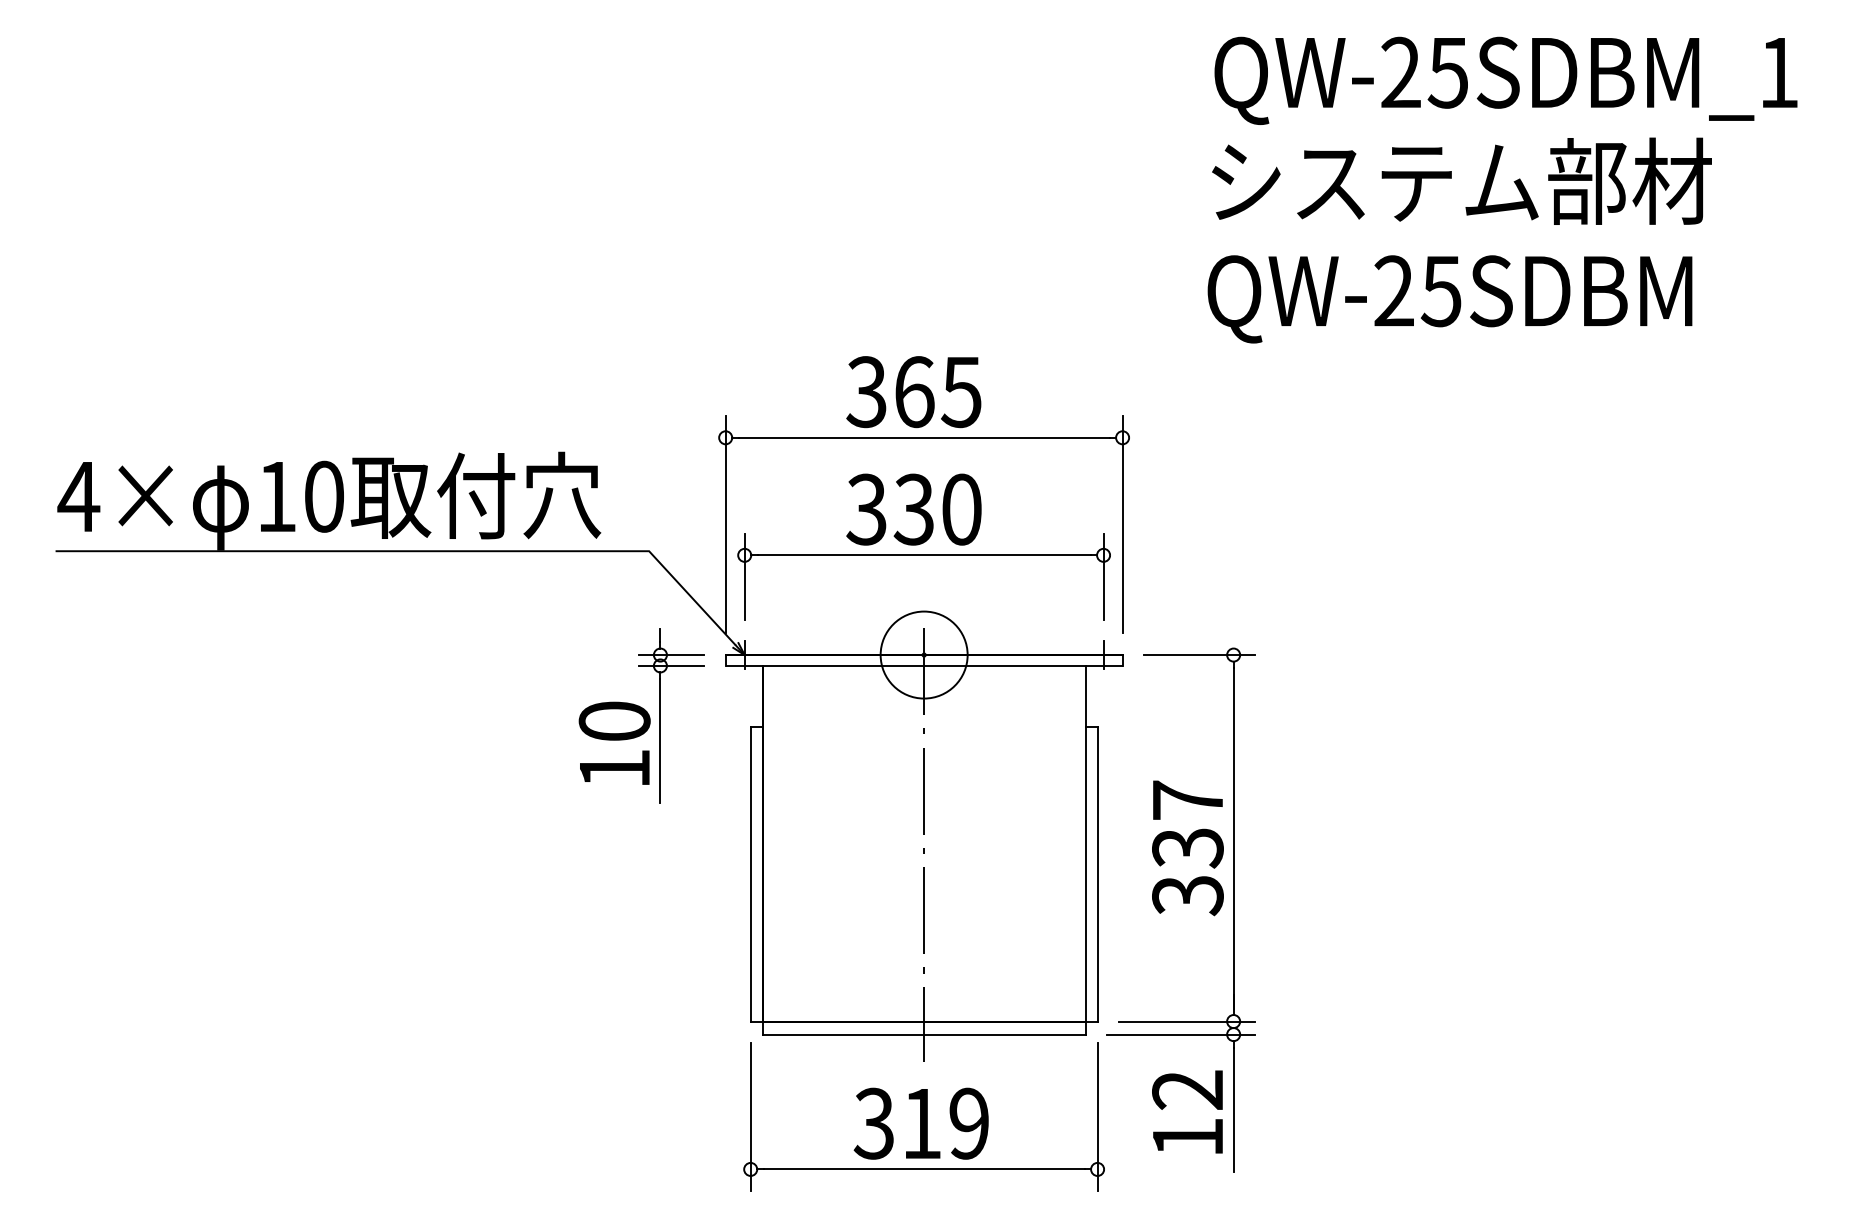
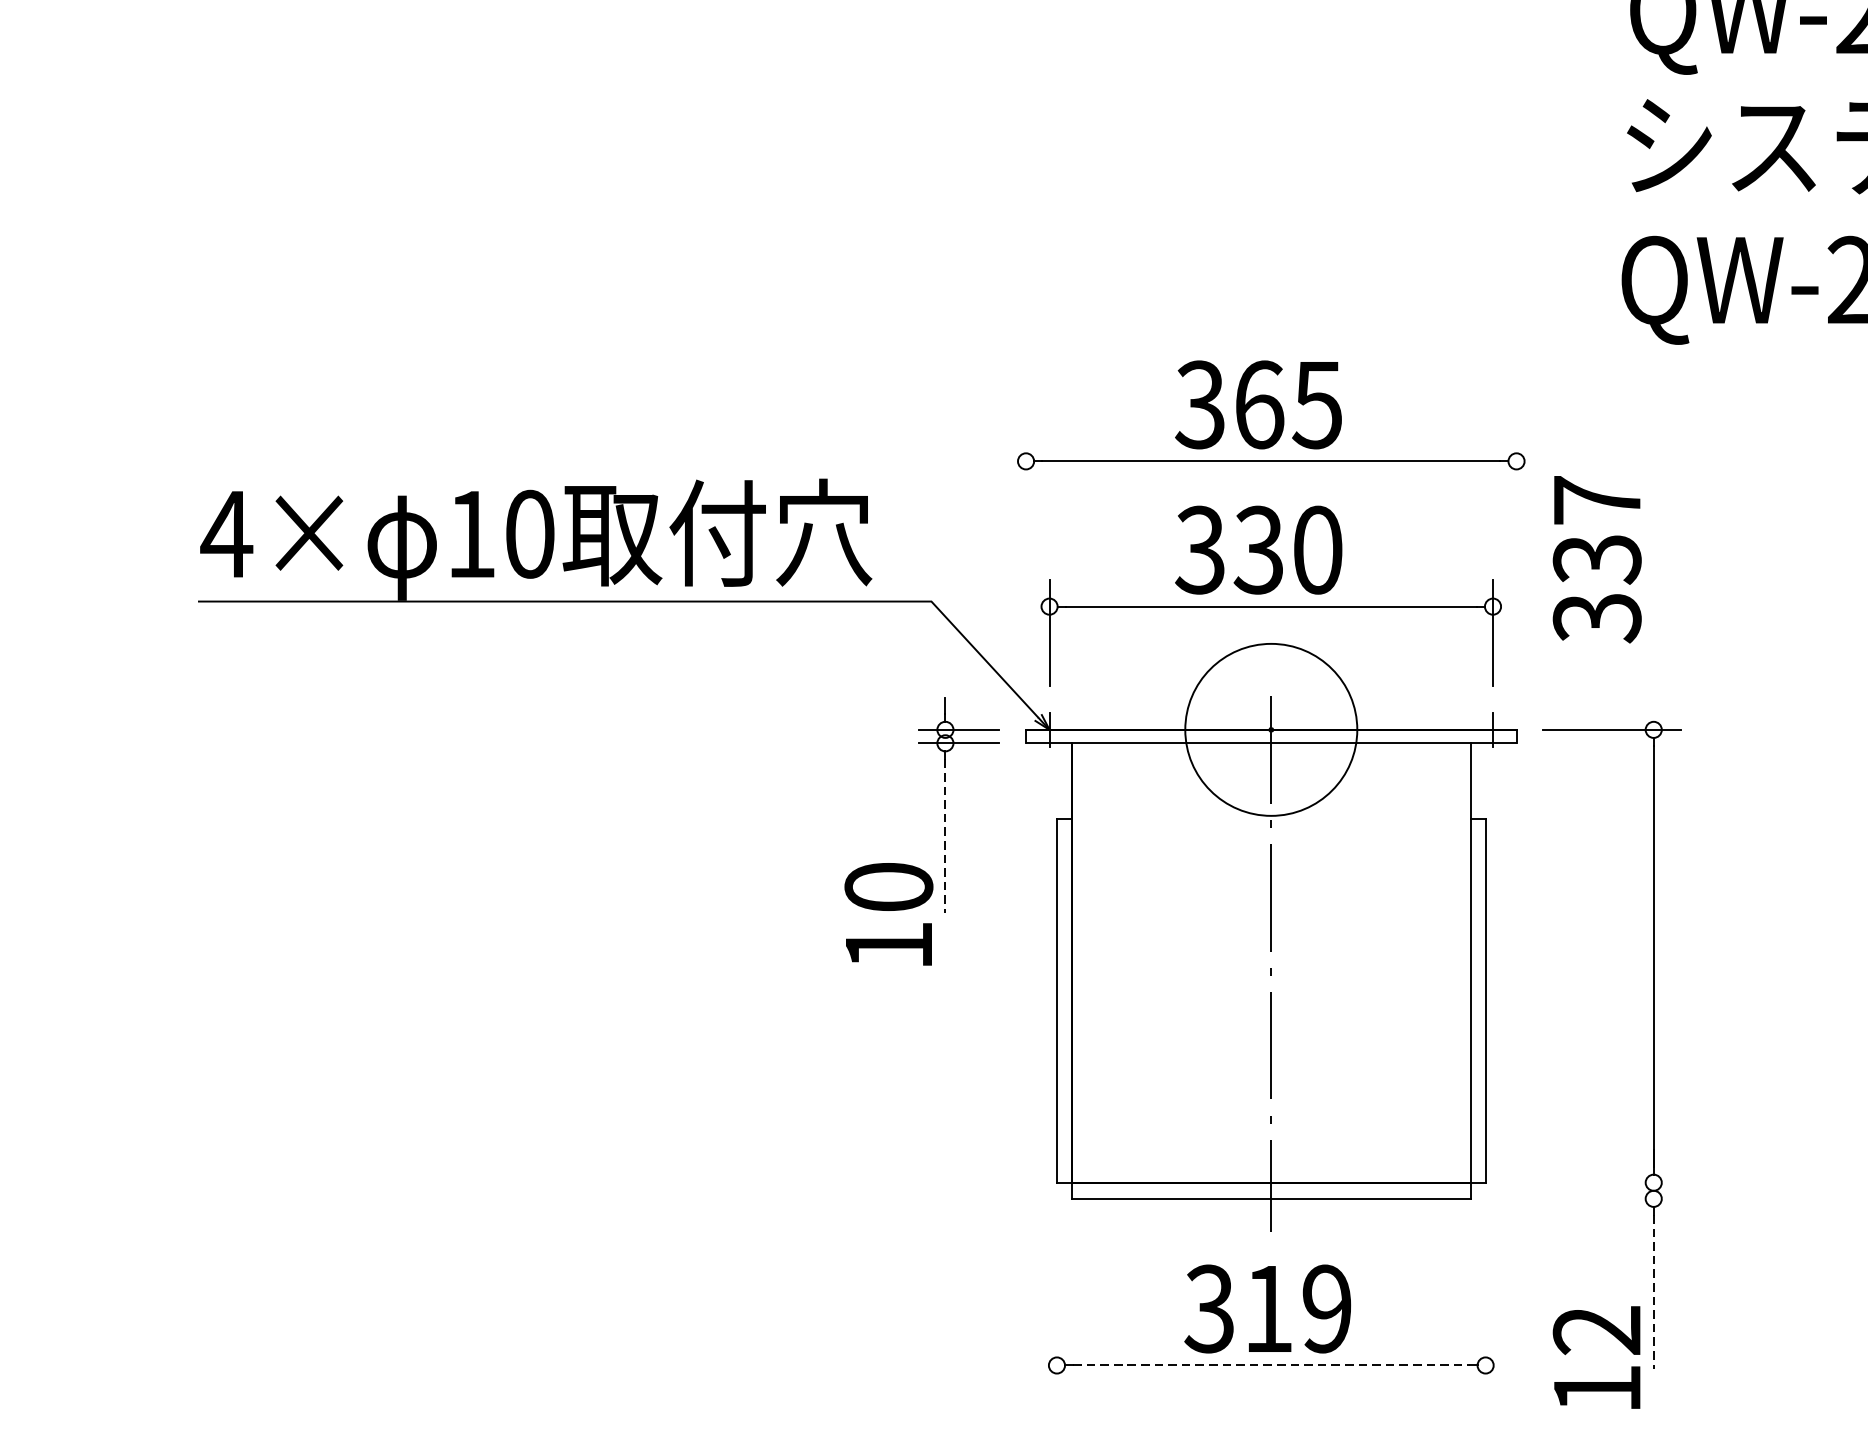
line: (725, 524) -> (1025, 568), removed
line: (1122, 524) -> (1516, 568), removed
circle: (923, 654) -> (1270, 729), size x1.6
line: (660, 741) -> (945, 836), solid -> dashed
text: (614, 742) -> (888, 913), moved
text: (1187, 848) -> (1596, 559), moved
line: (1187, 1021) -> (1596, 1182), removed
line: (1181, 1034) -> (1589, 1198), removed
line: (1233, 1110) -> (1653, 1292), solid -> dashed
text: (1187, 1111) -> (1596, 1356), moved
line: (750, 1117) -> (1056, 1301), removed
line: (1097, 1117) -> (1485, 1301), removed
line: (924, 1169) -> (1271, 1365), solid -> dashed

